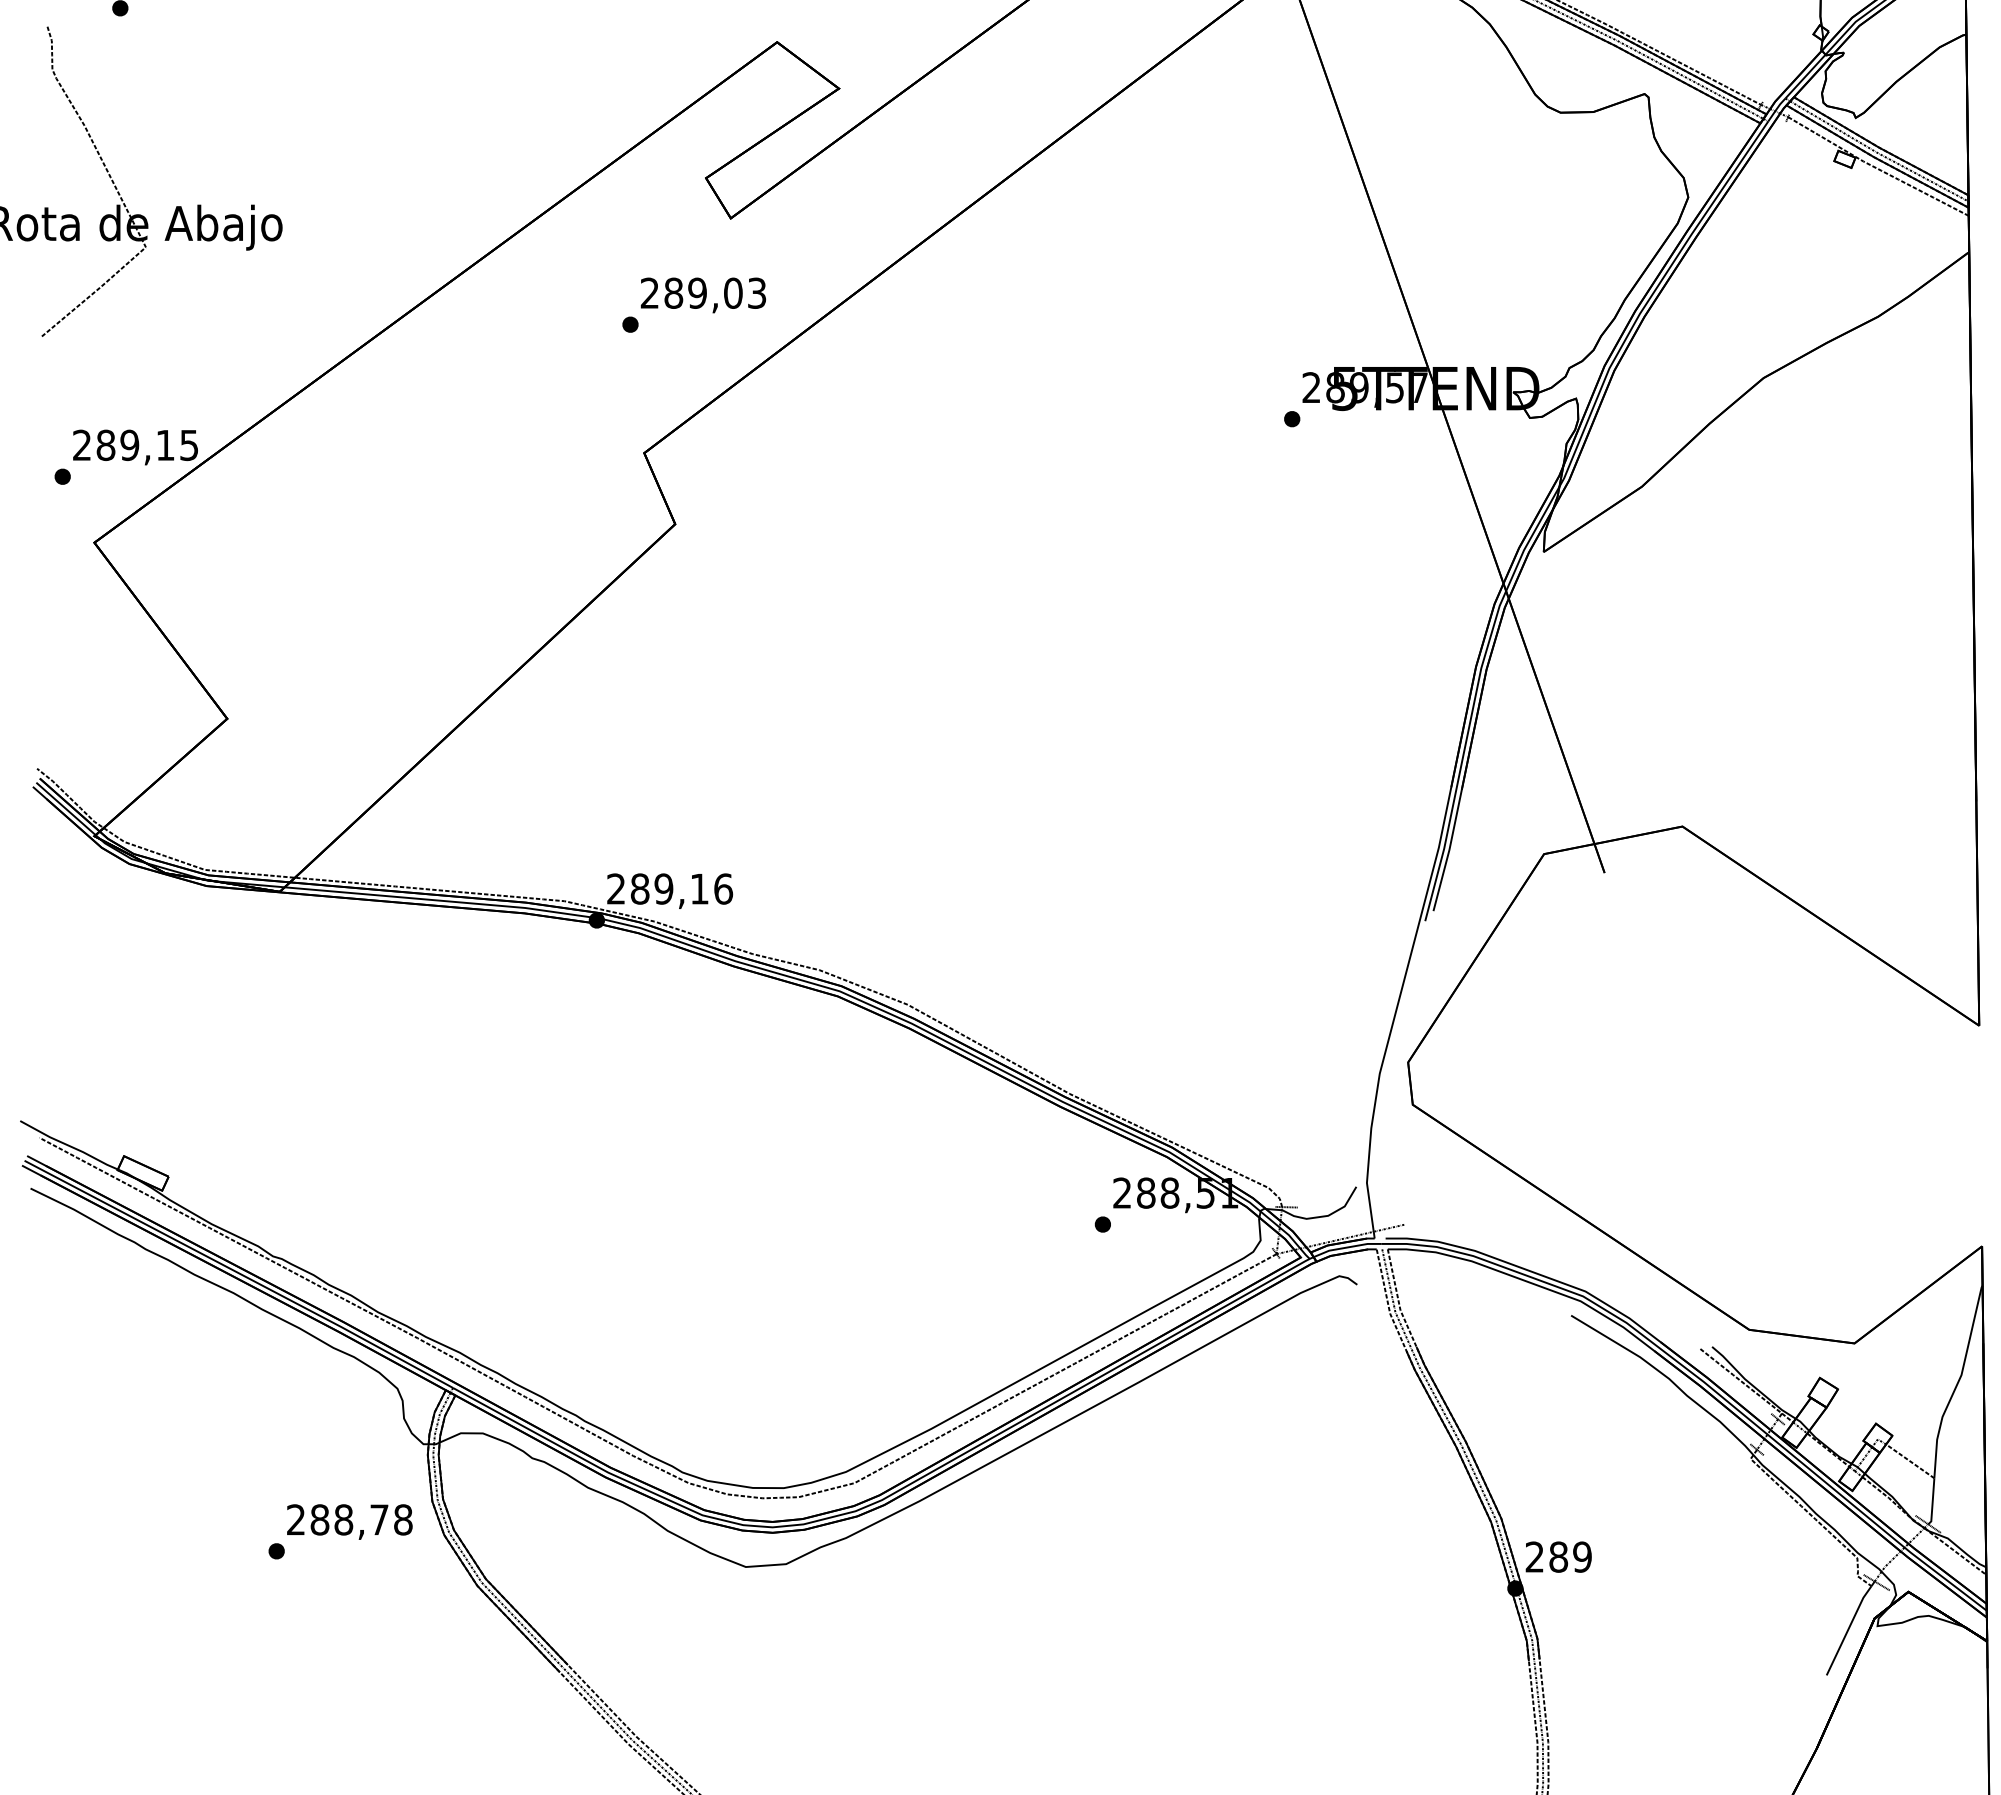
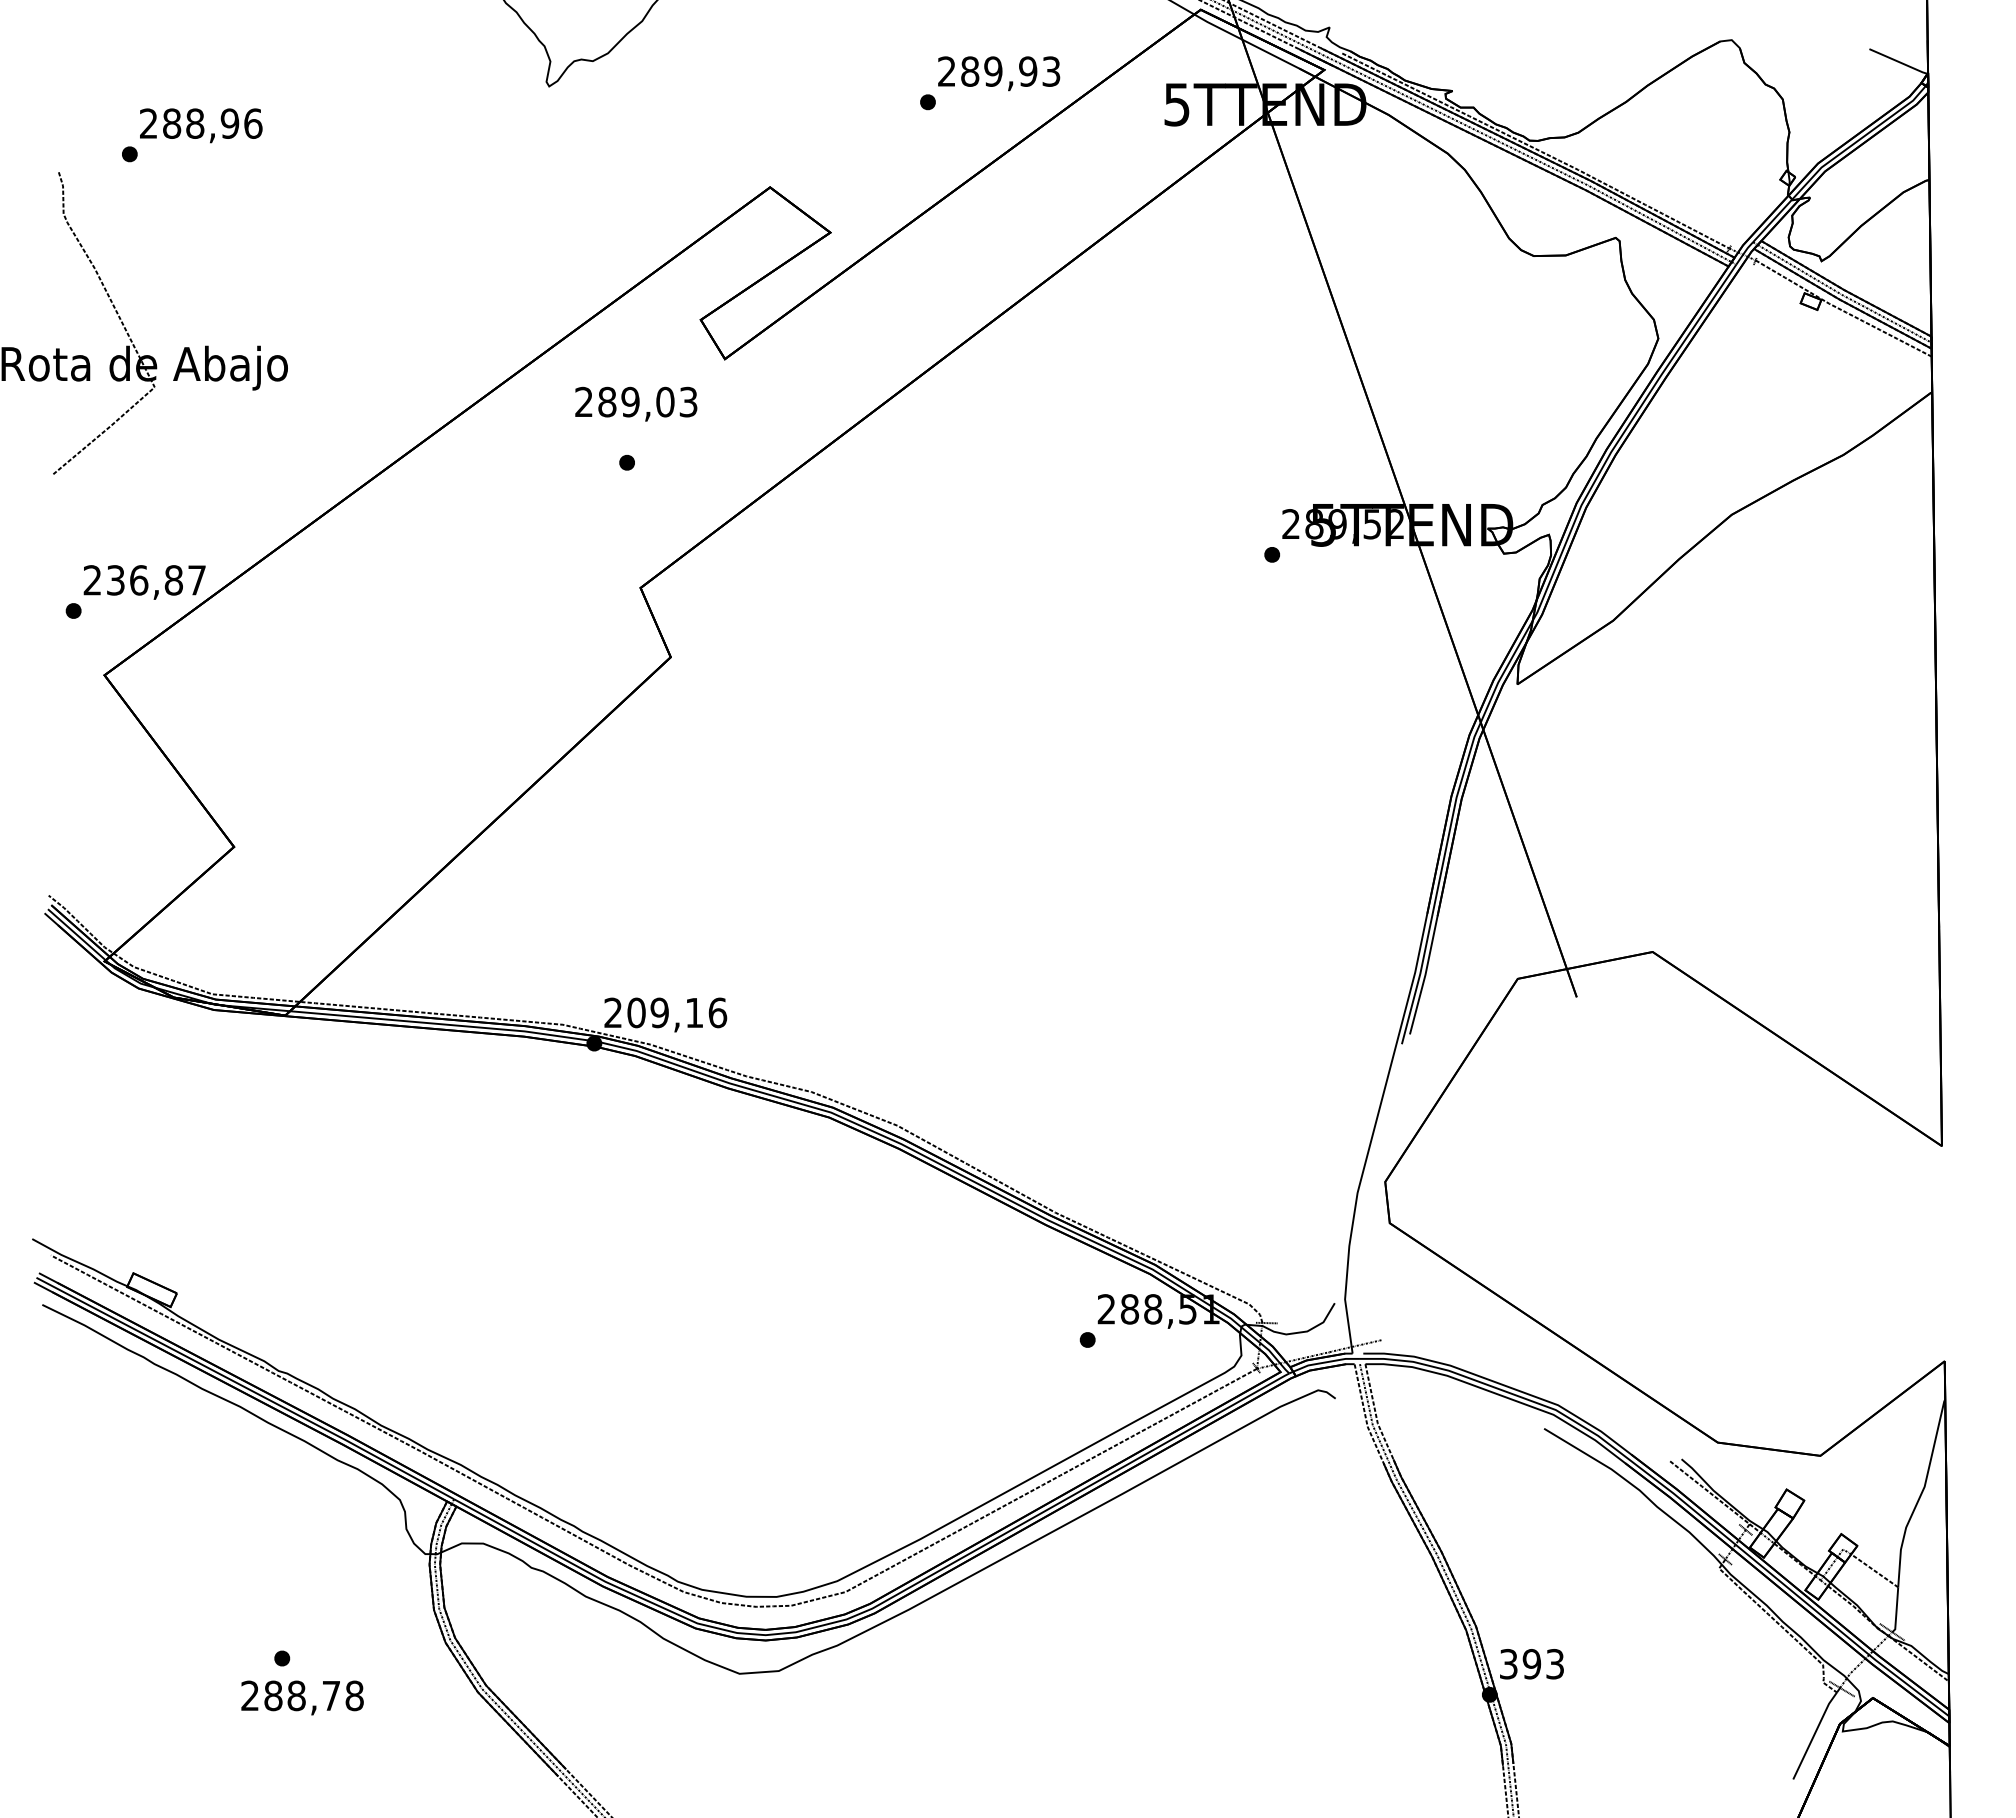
text: (703, 294) -> (636, 403), moved
text: (1420, 387) -> (1397, 523), 289,57 -> 289,52
text: (146, 445) -> (155, 580), 289,15 -> 236,87
text: (640, 888) -> (636, 1012), 289,16 -> 209,16
text: (349, 1521) -> (302, 1697), moved
text: (1559, 1557) -> (1532, 1664), 289 -> 393

